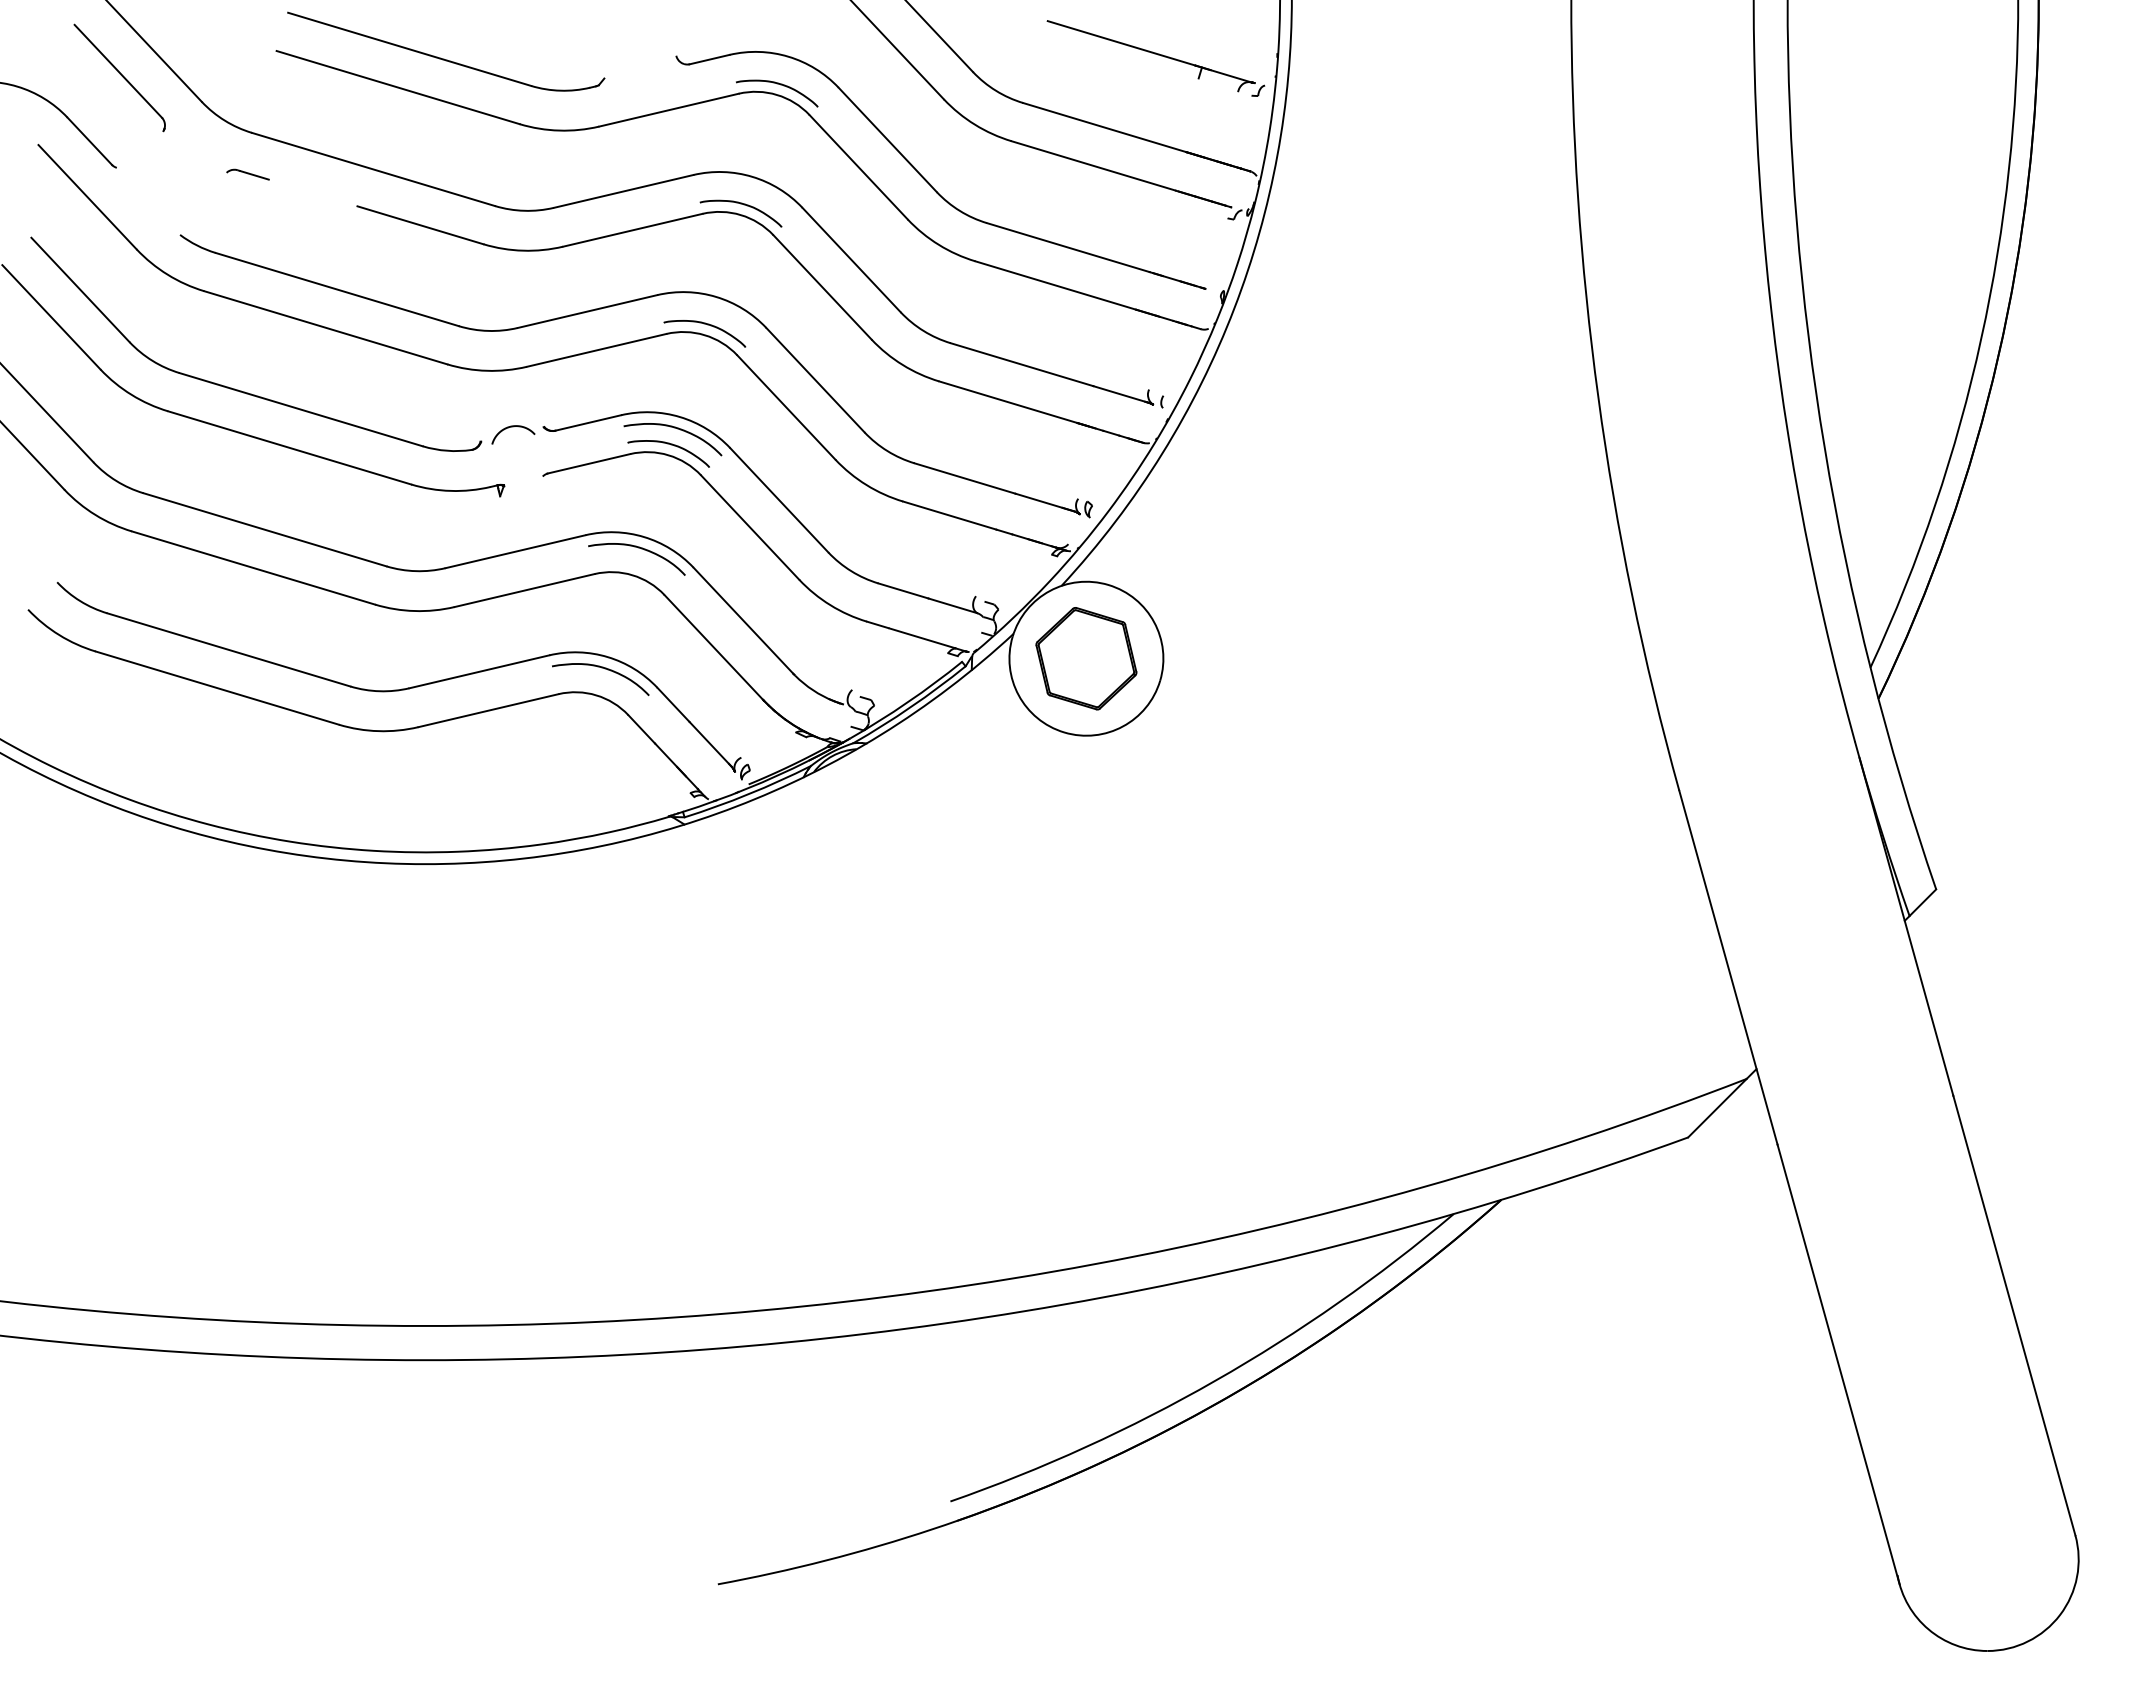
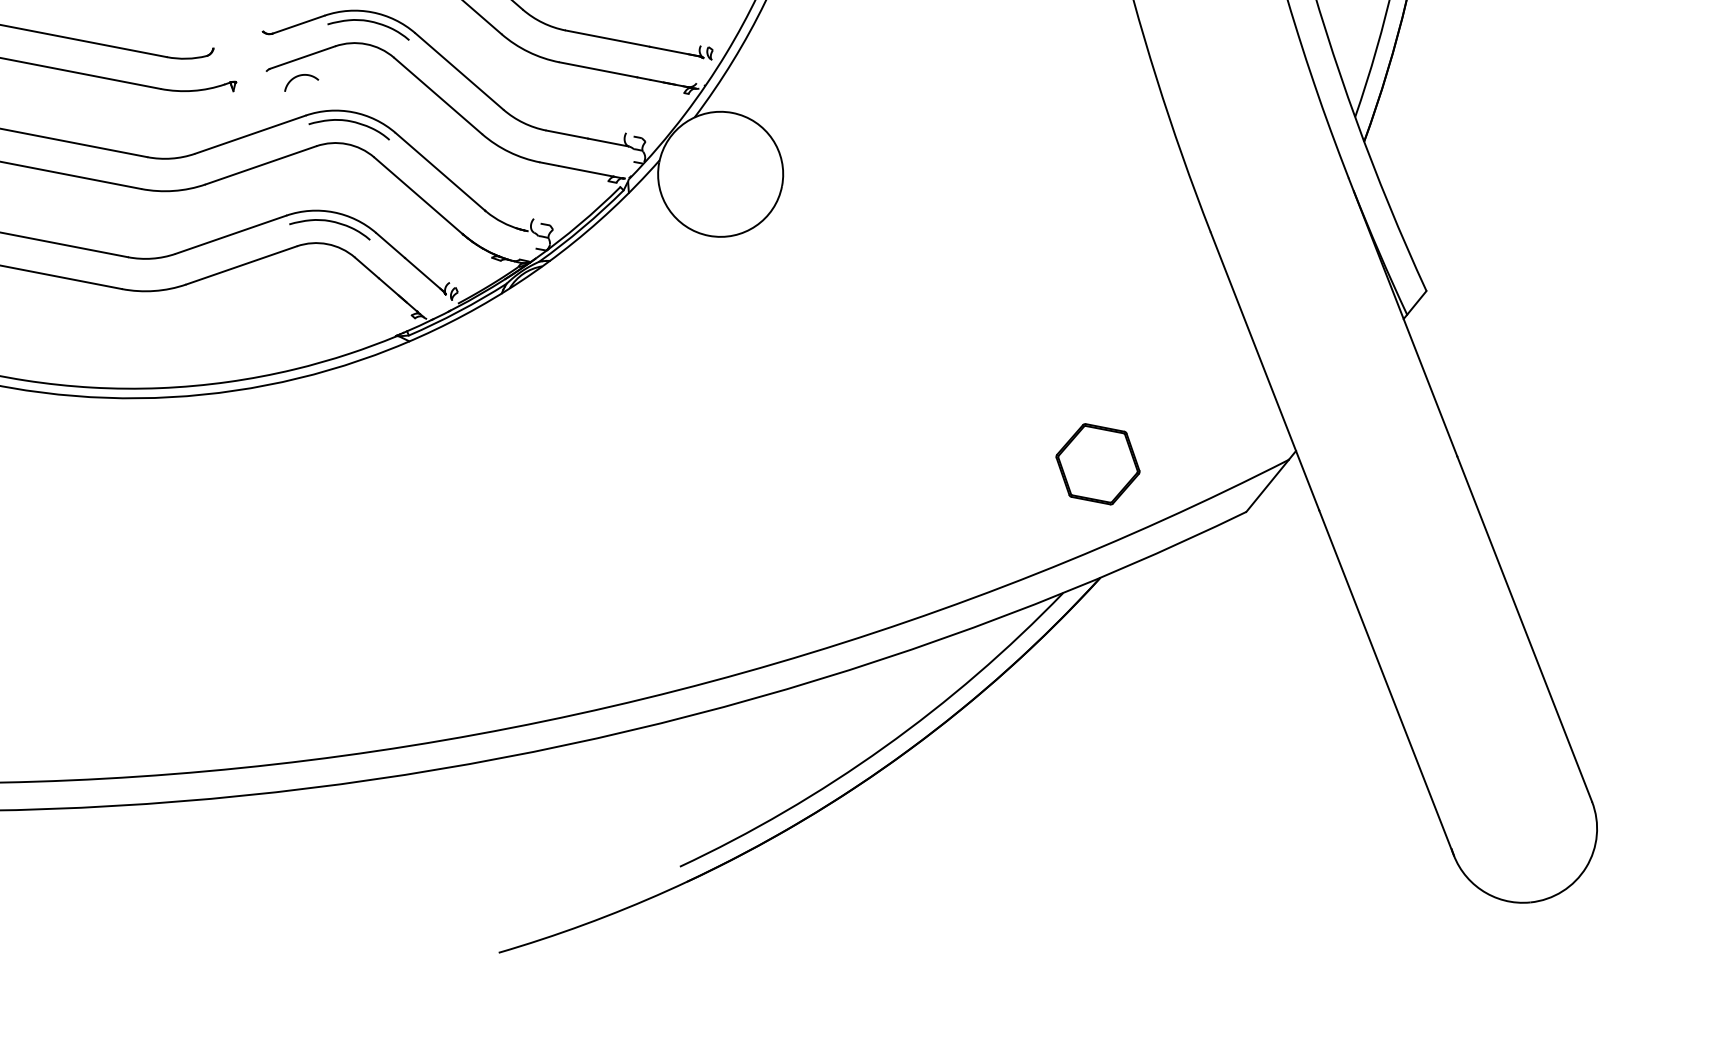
curve: (513, 427) -> (300, 76), moved
curve: (671, 445) -> (367, 36), removed
part: (1086, 658) -> (1098, 464), moved

